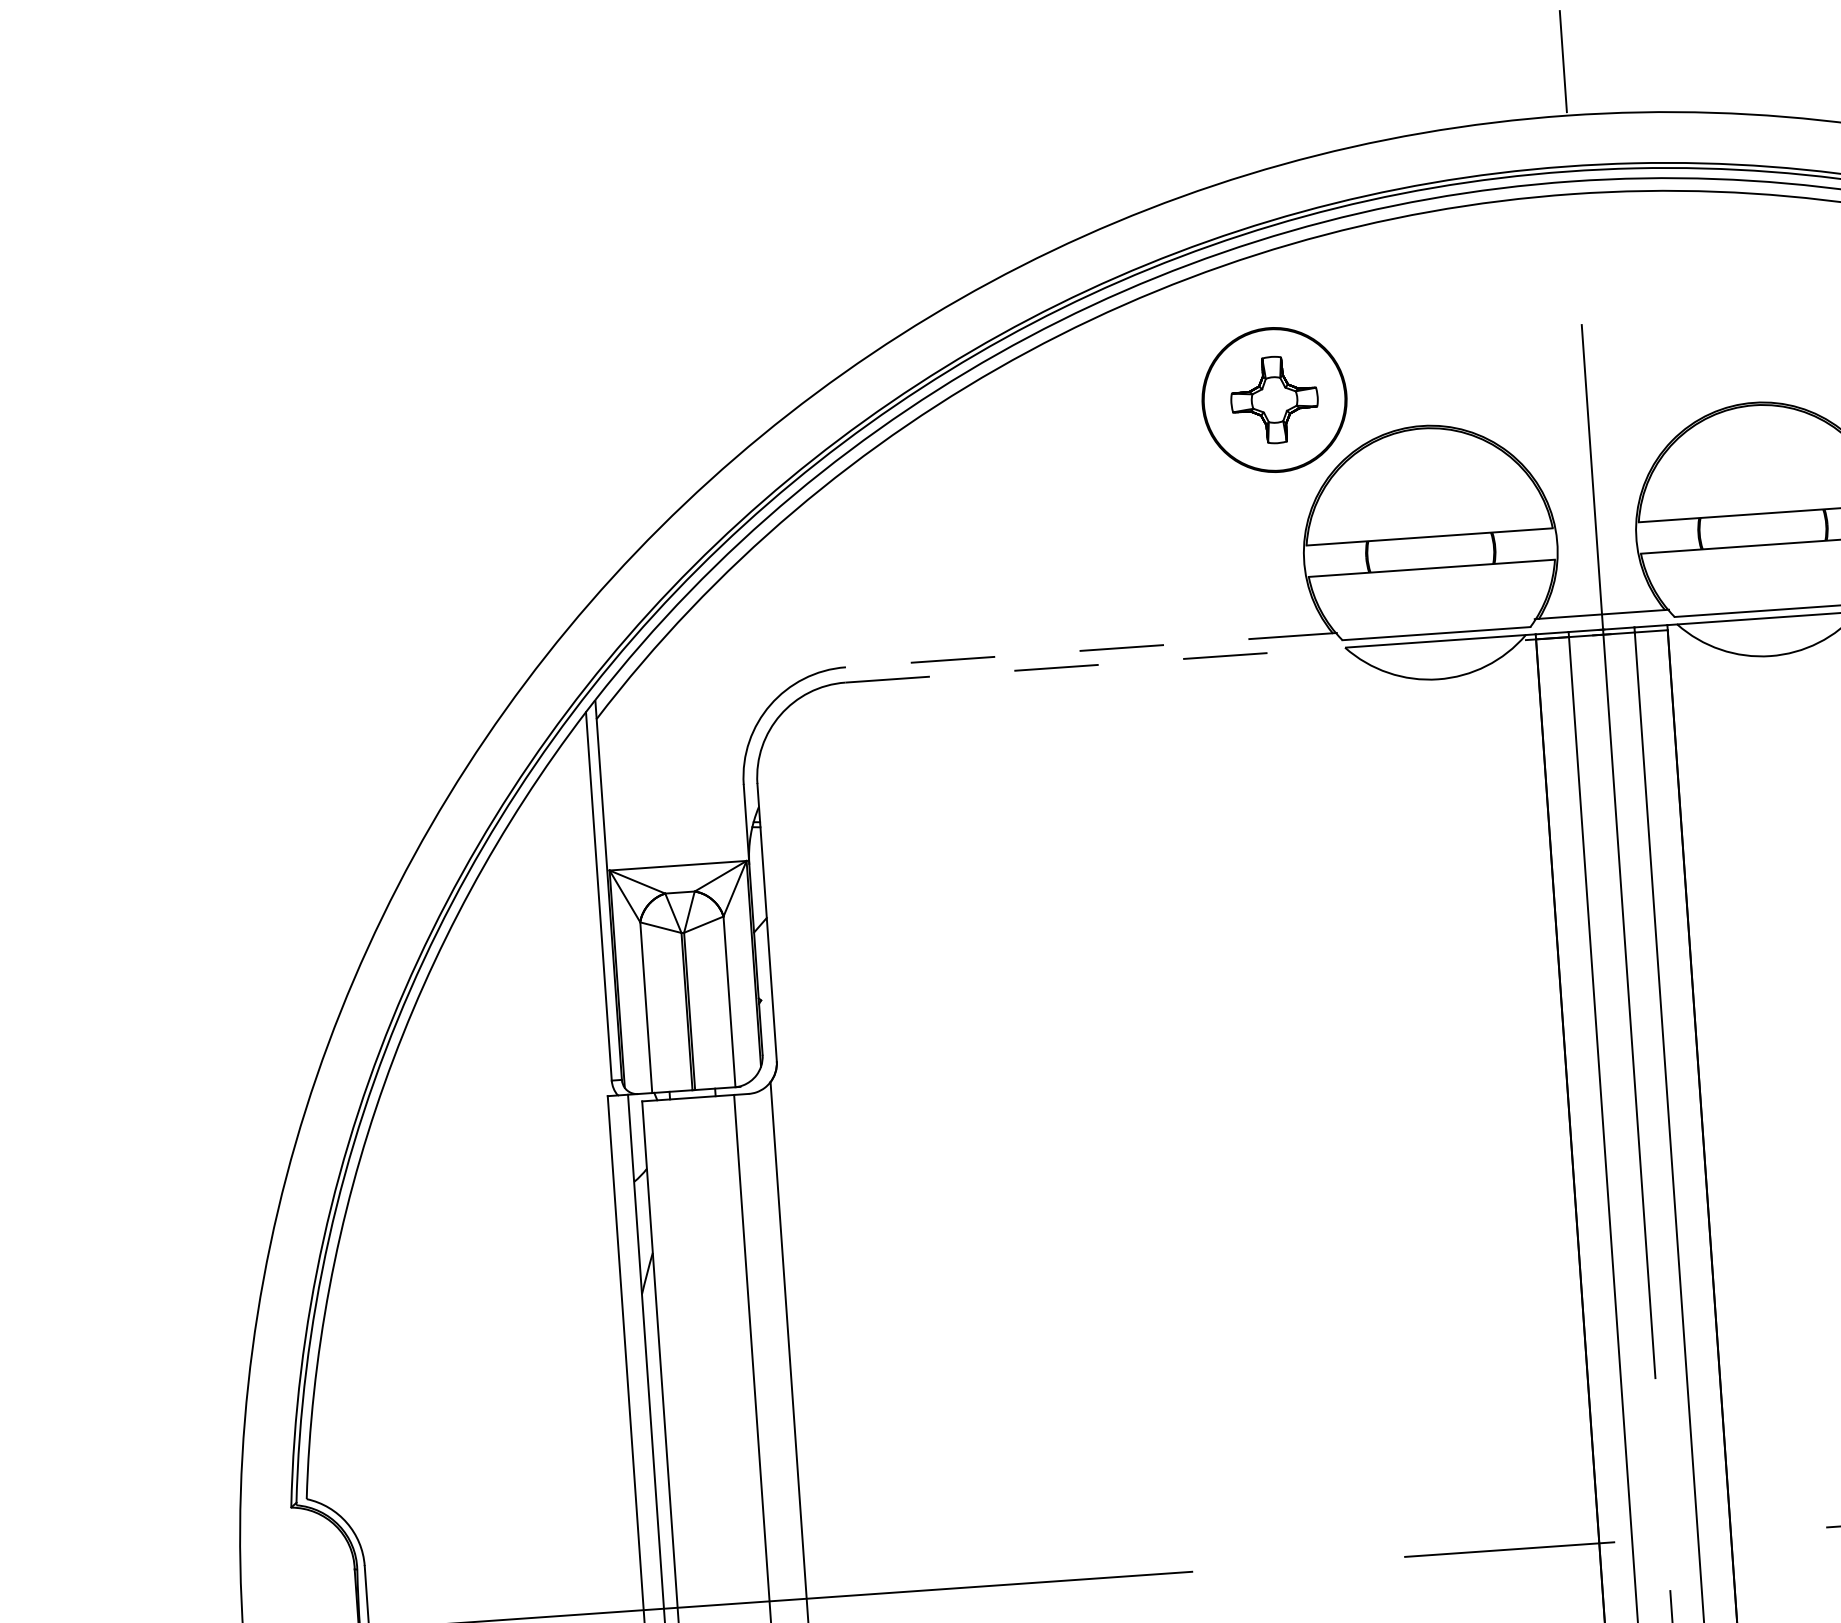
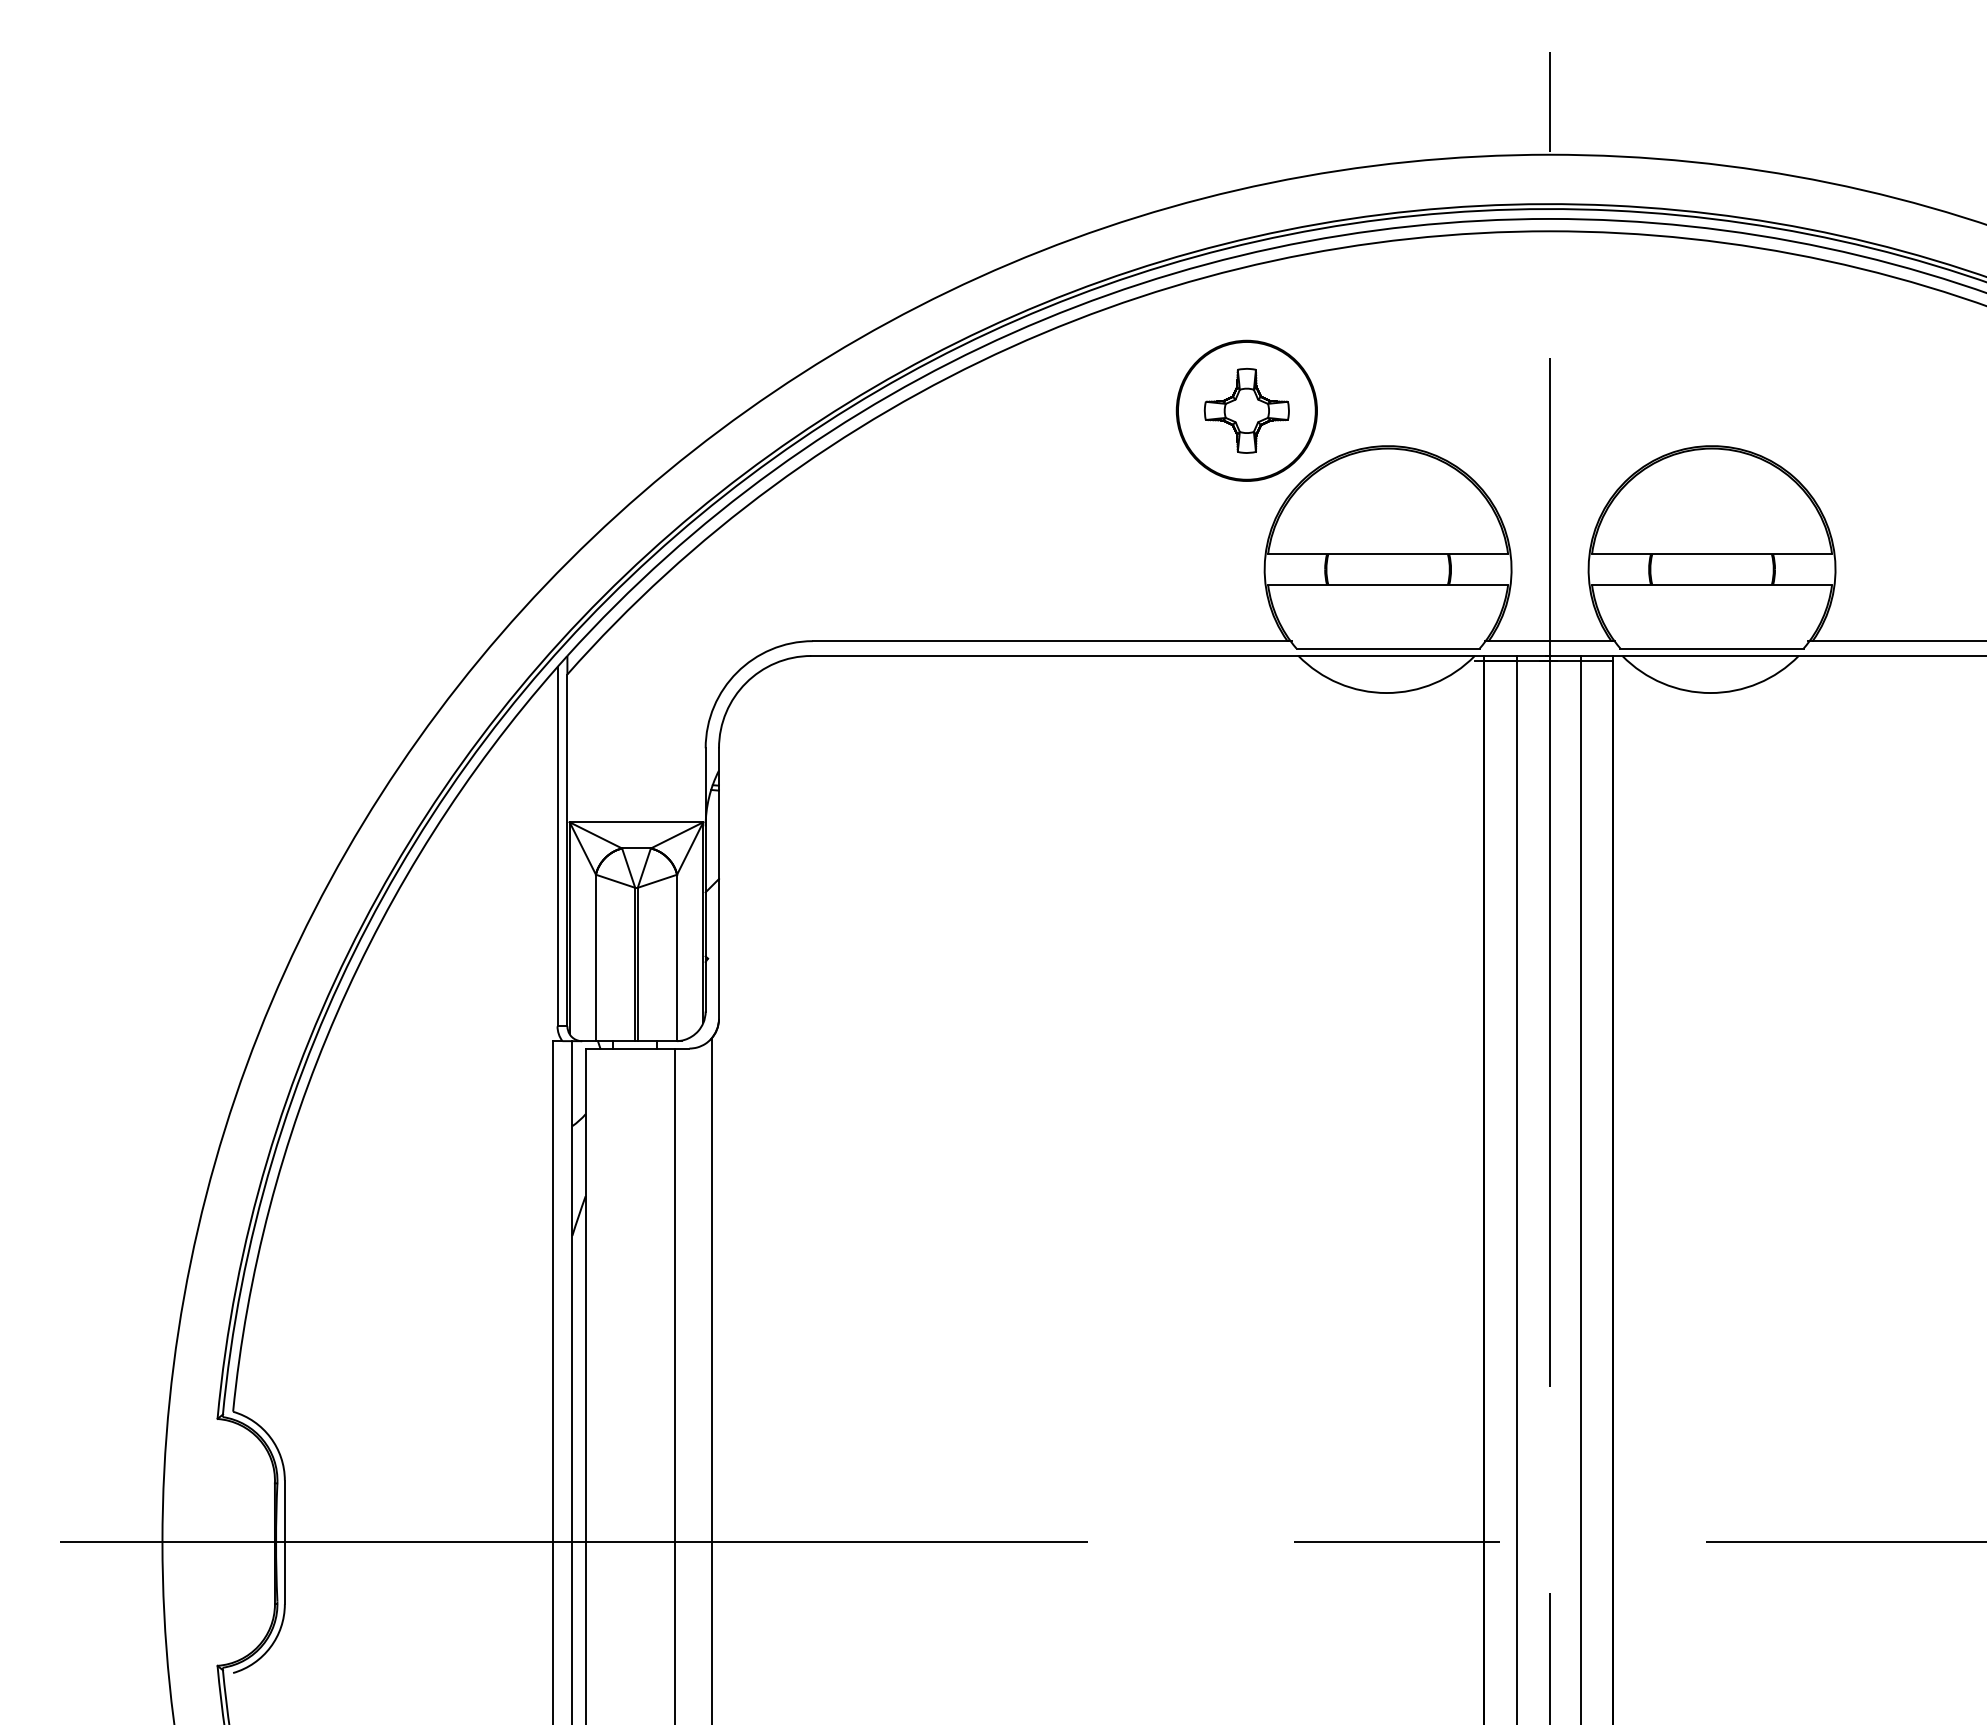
line: (1088, 650) -> (1049, 641), dashed -> solid
line: (1094, 664) -> (1054, 655), dashed -> solid

